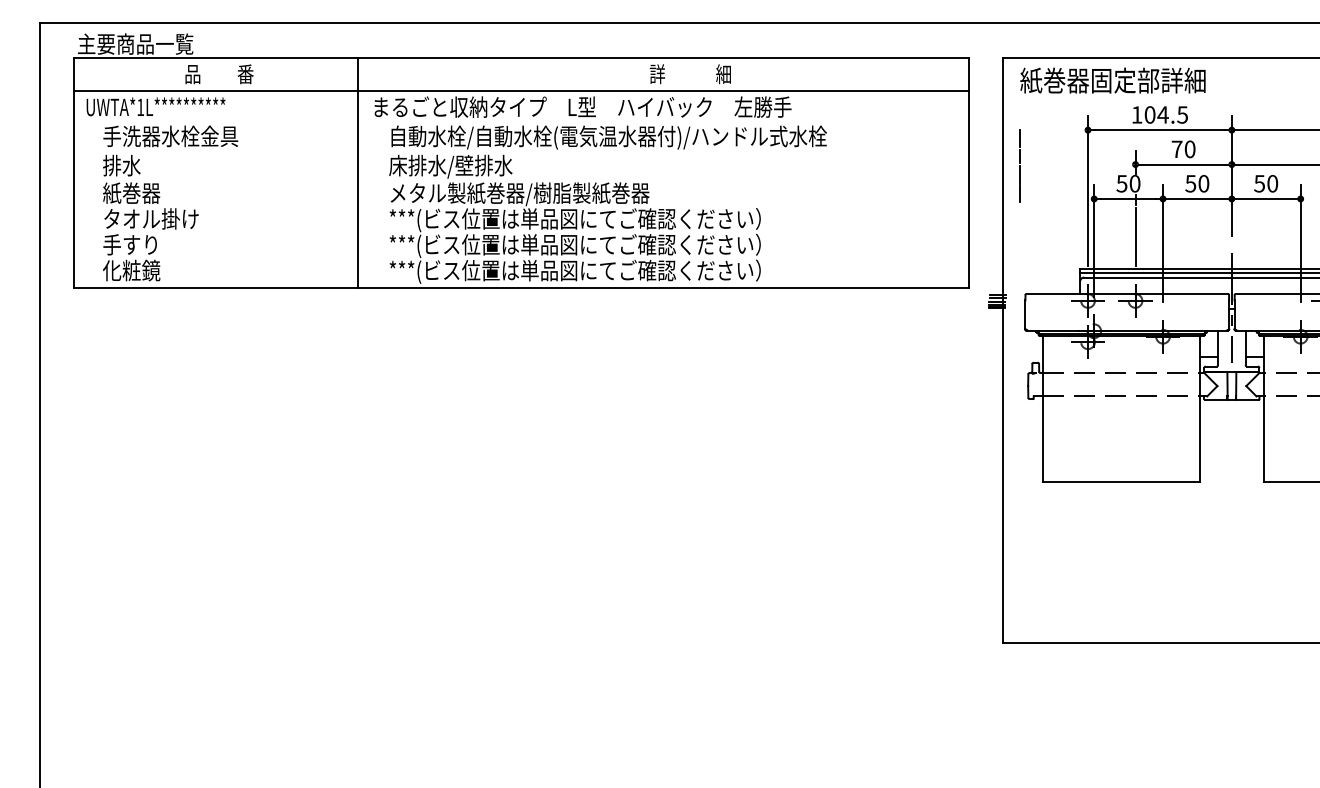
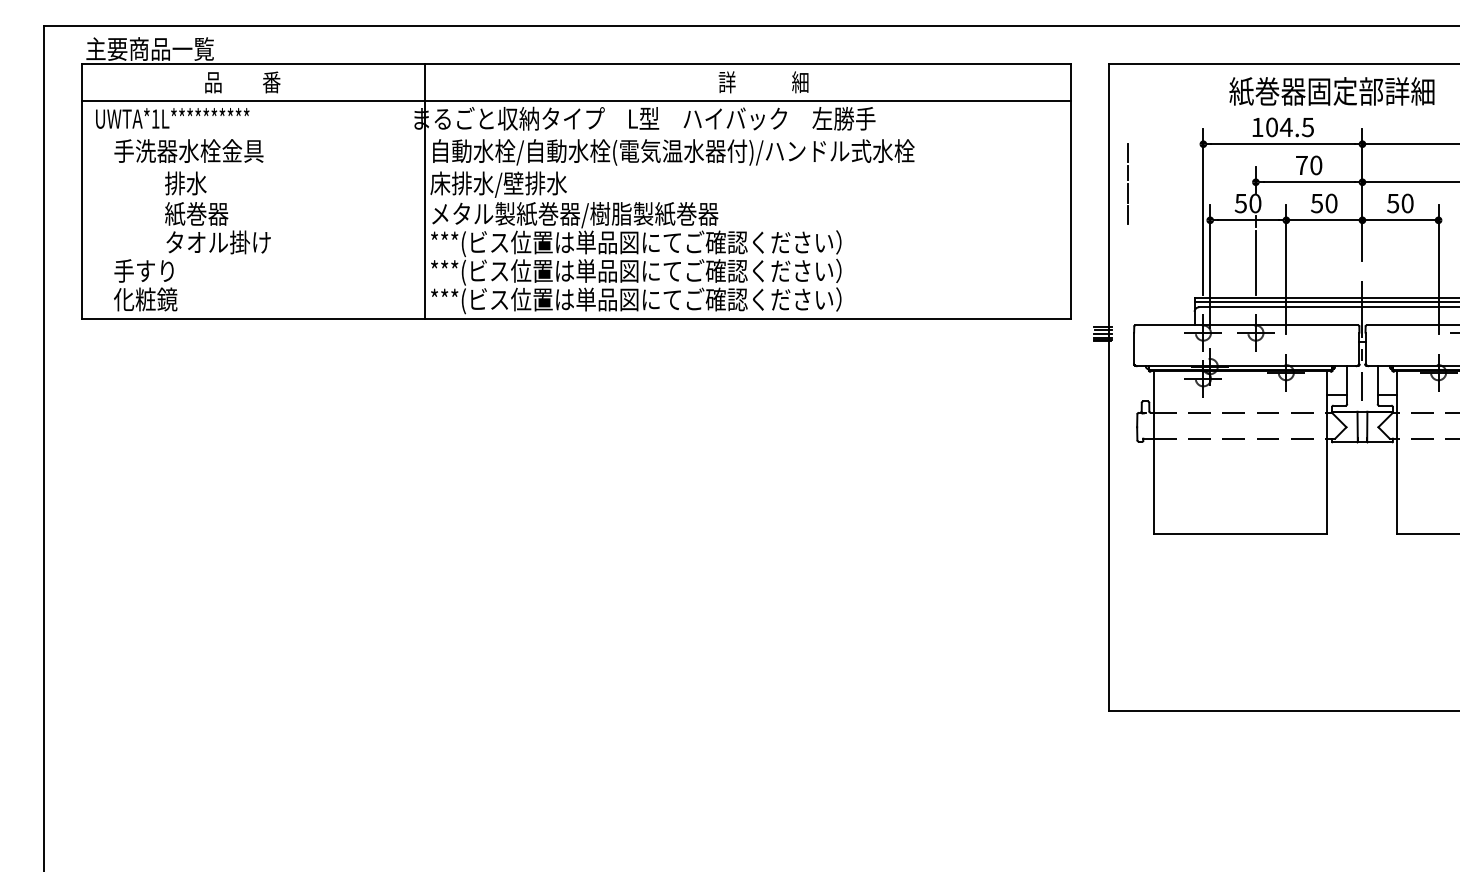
text: (1112, 80) -> (1331, 91), moved
line: (357, 172) -> (424, 191), moved
text: (150, 191) -> (217, 212), moved

